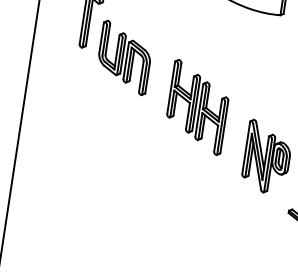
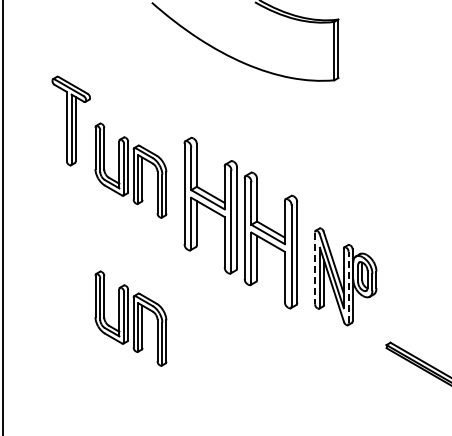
part: (197, 107) -> (240, 222), size x1.4
line: (246, 148) -> (315, 268), solid -> dashed
part: (108, 163) -> (130, 318), added
line: (268, 165) -> (348, 287), solid -> dashed

